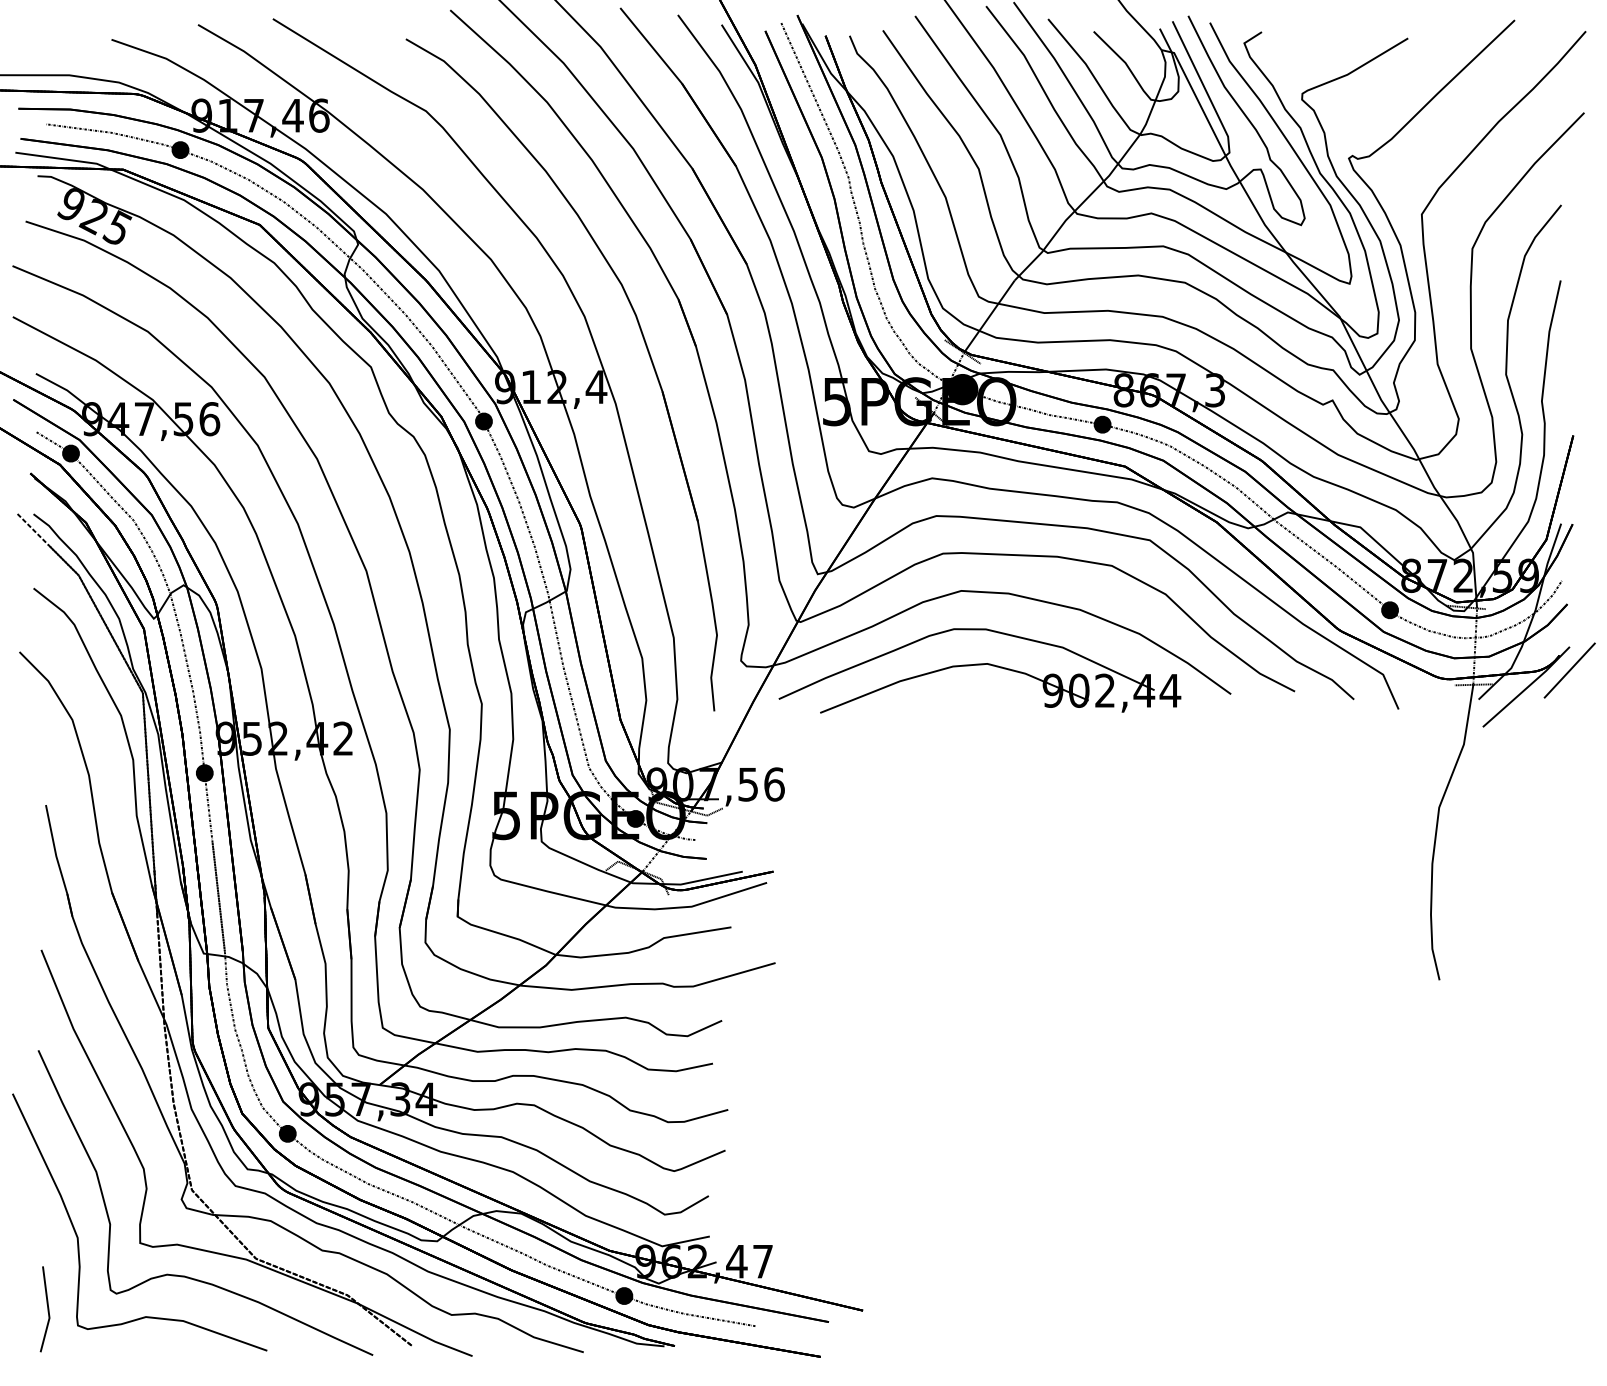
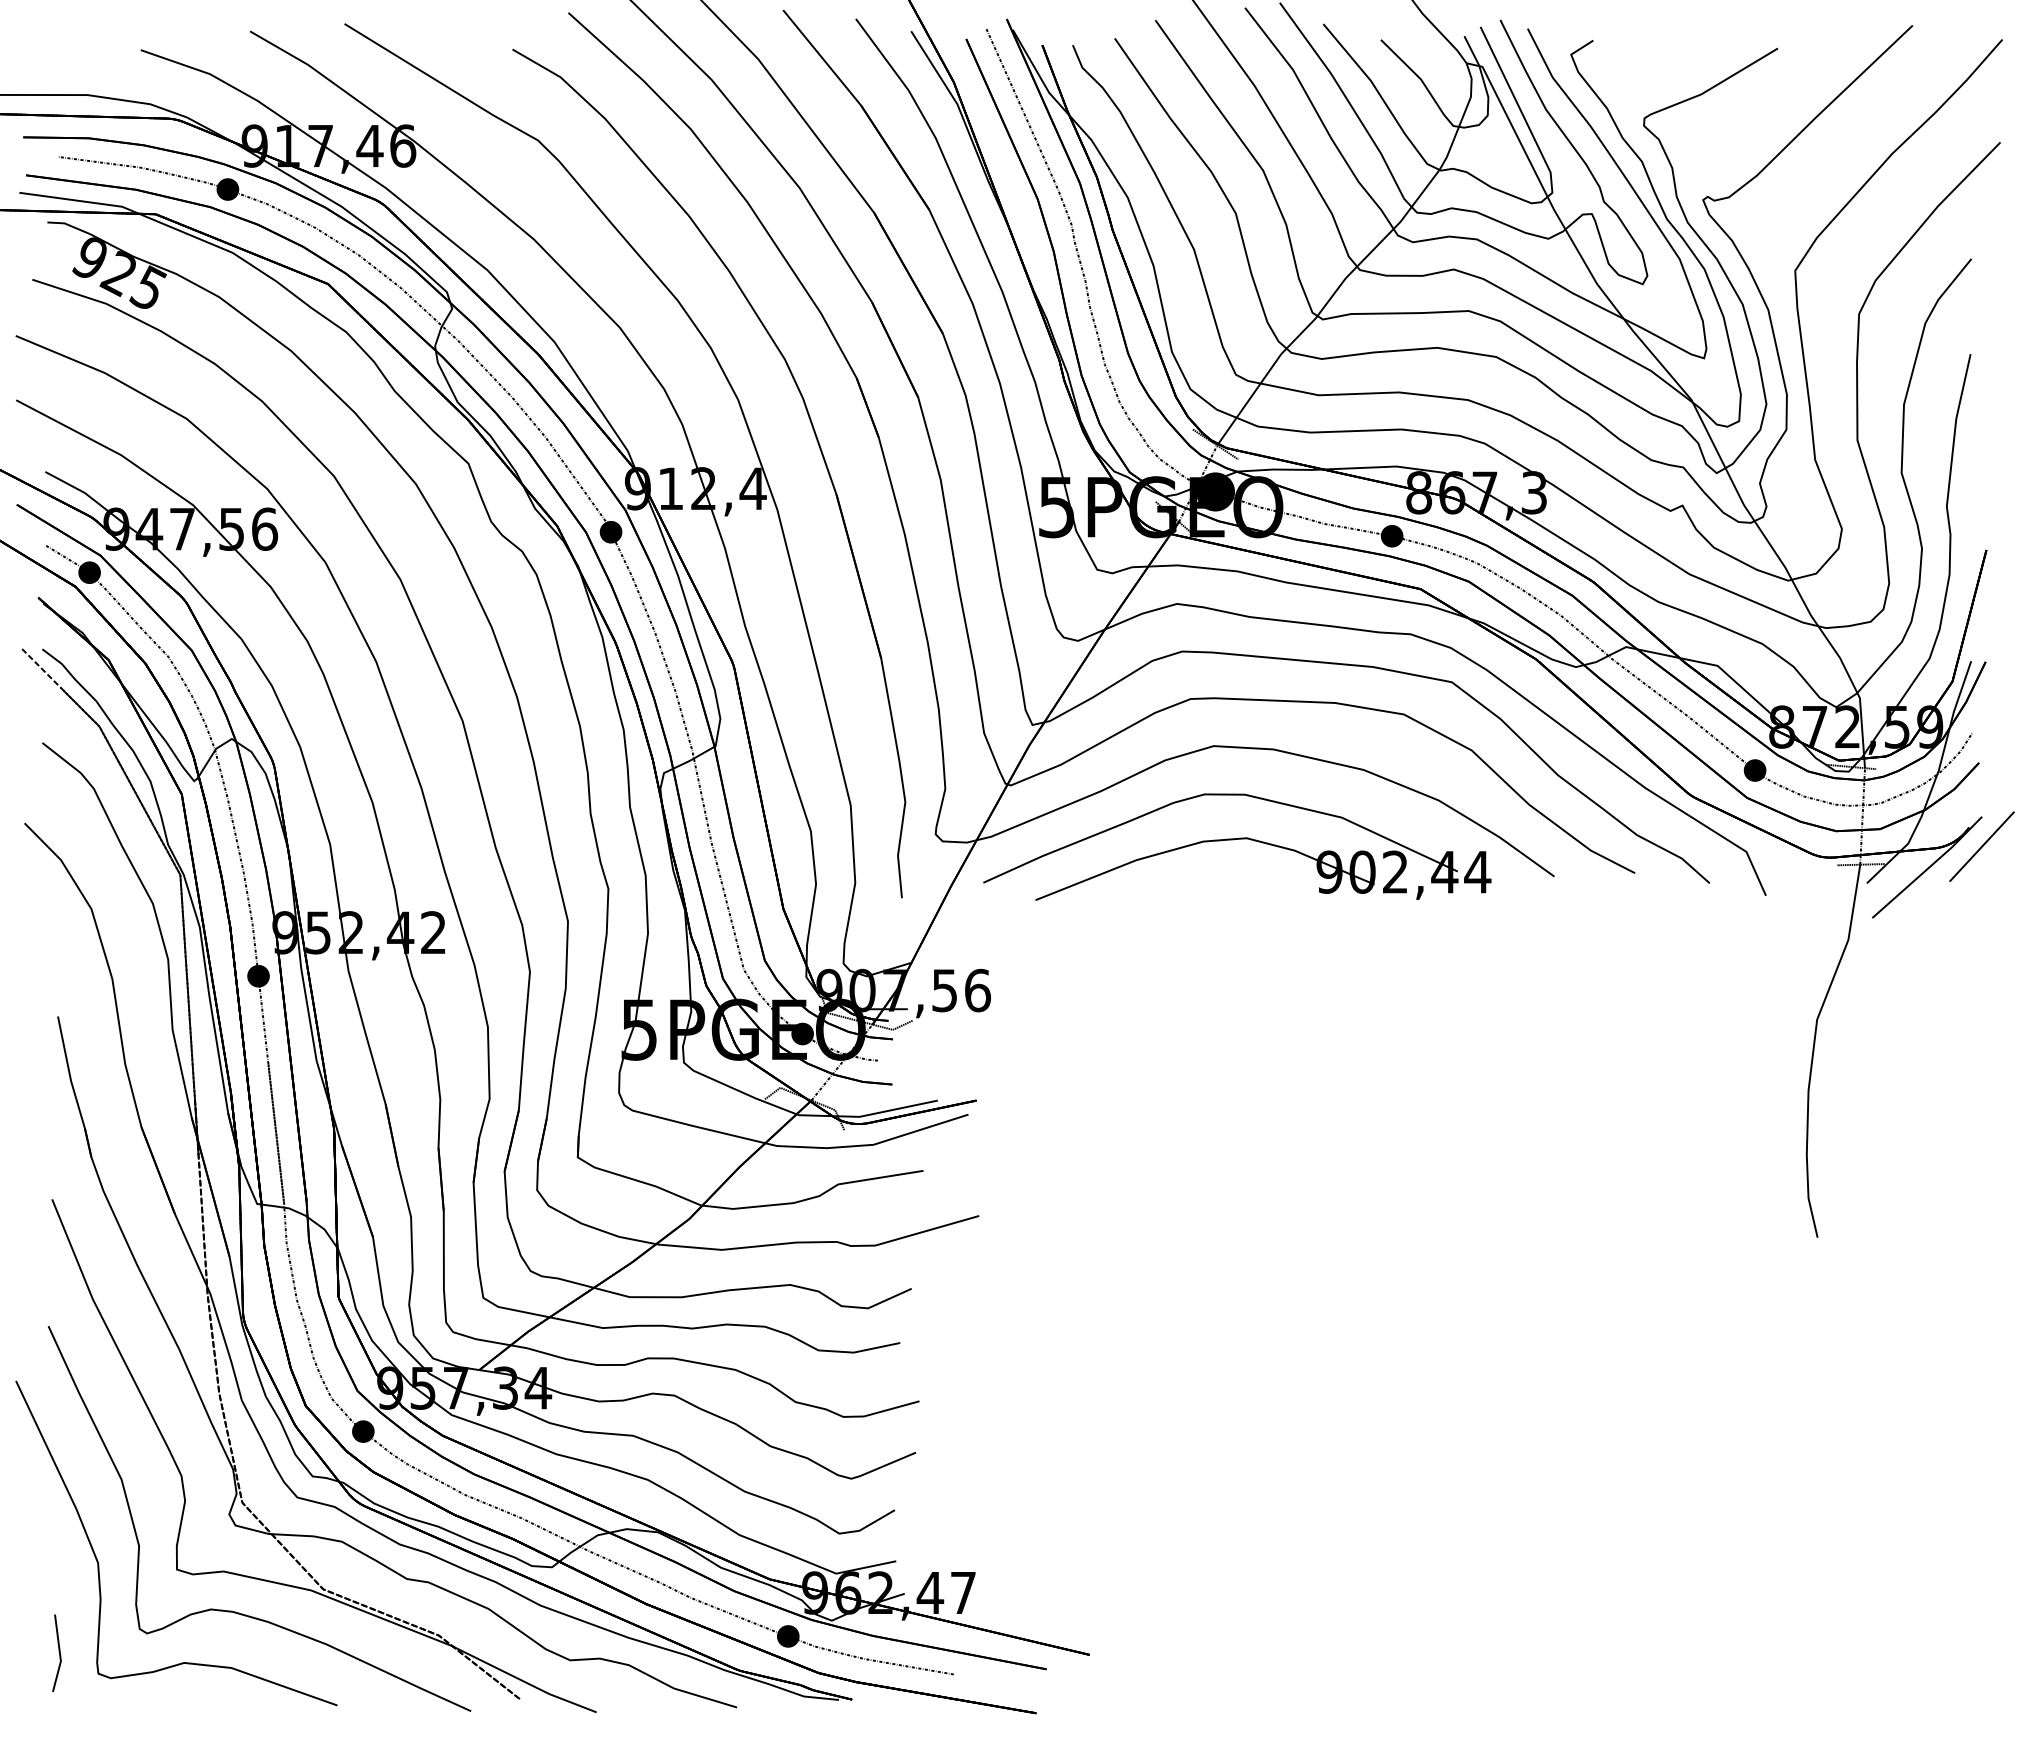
part: (44, 1309) -> (56, 1653), size x0.71

